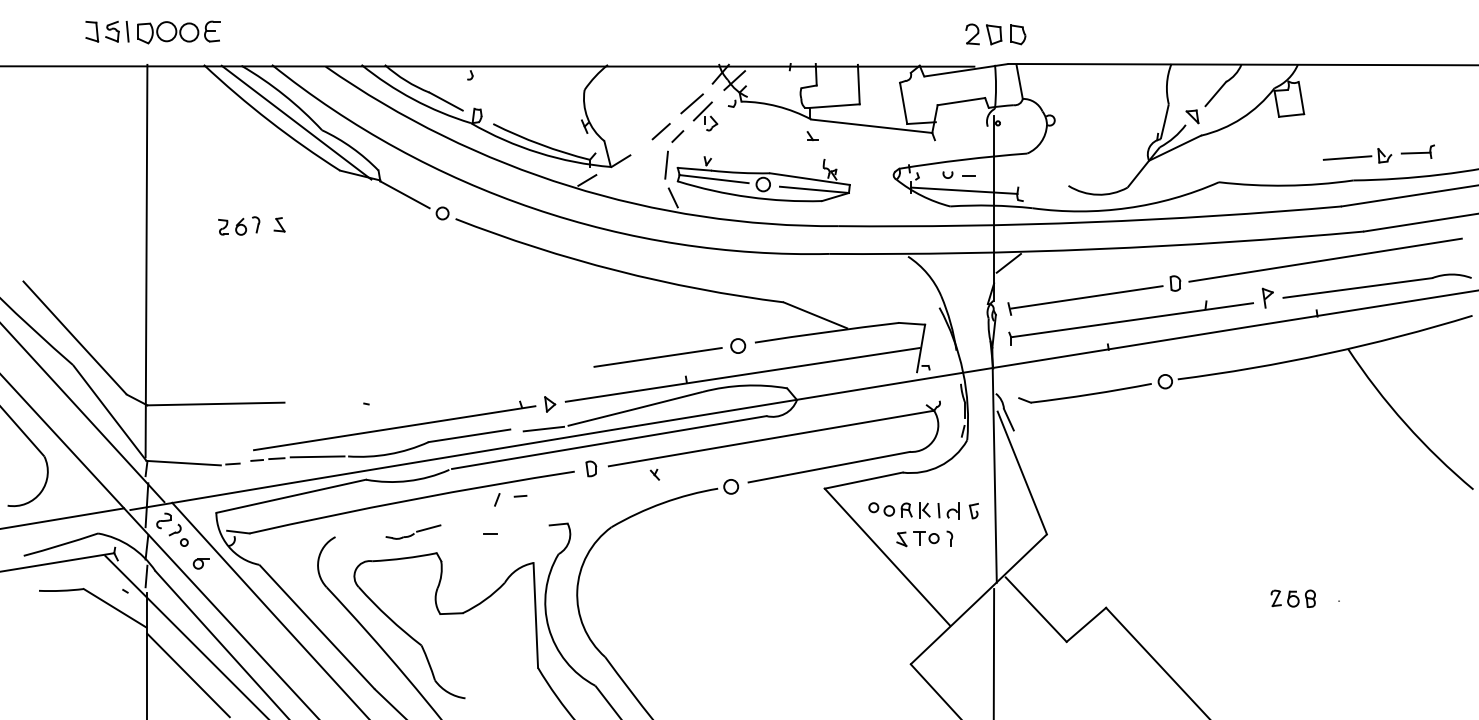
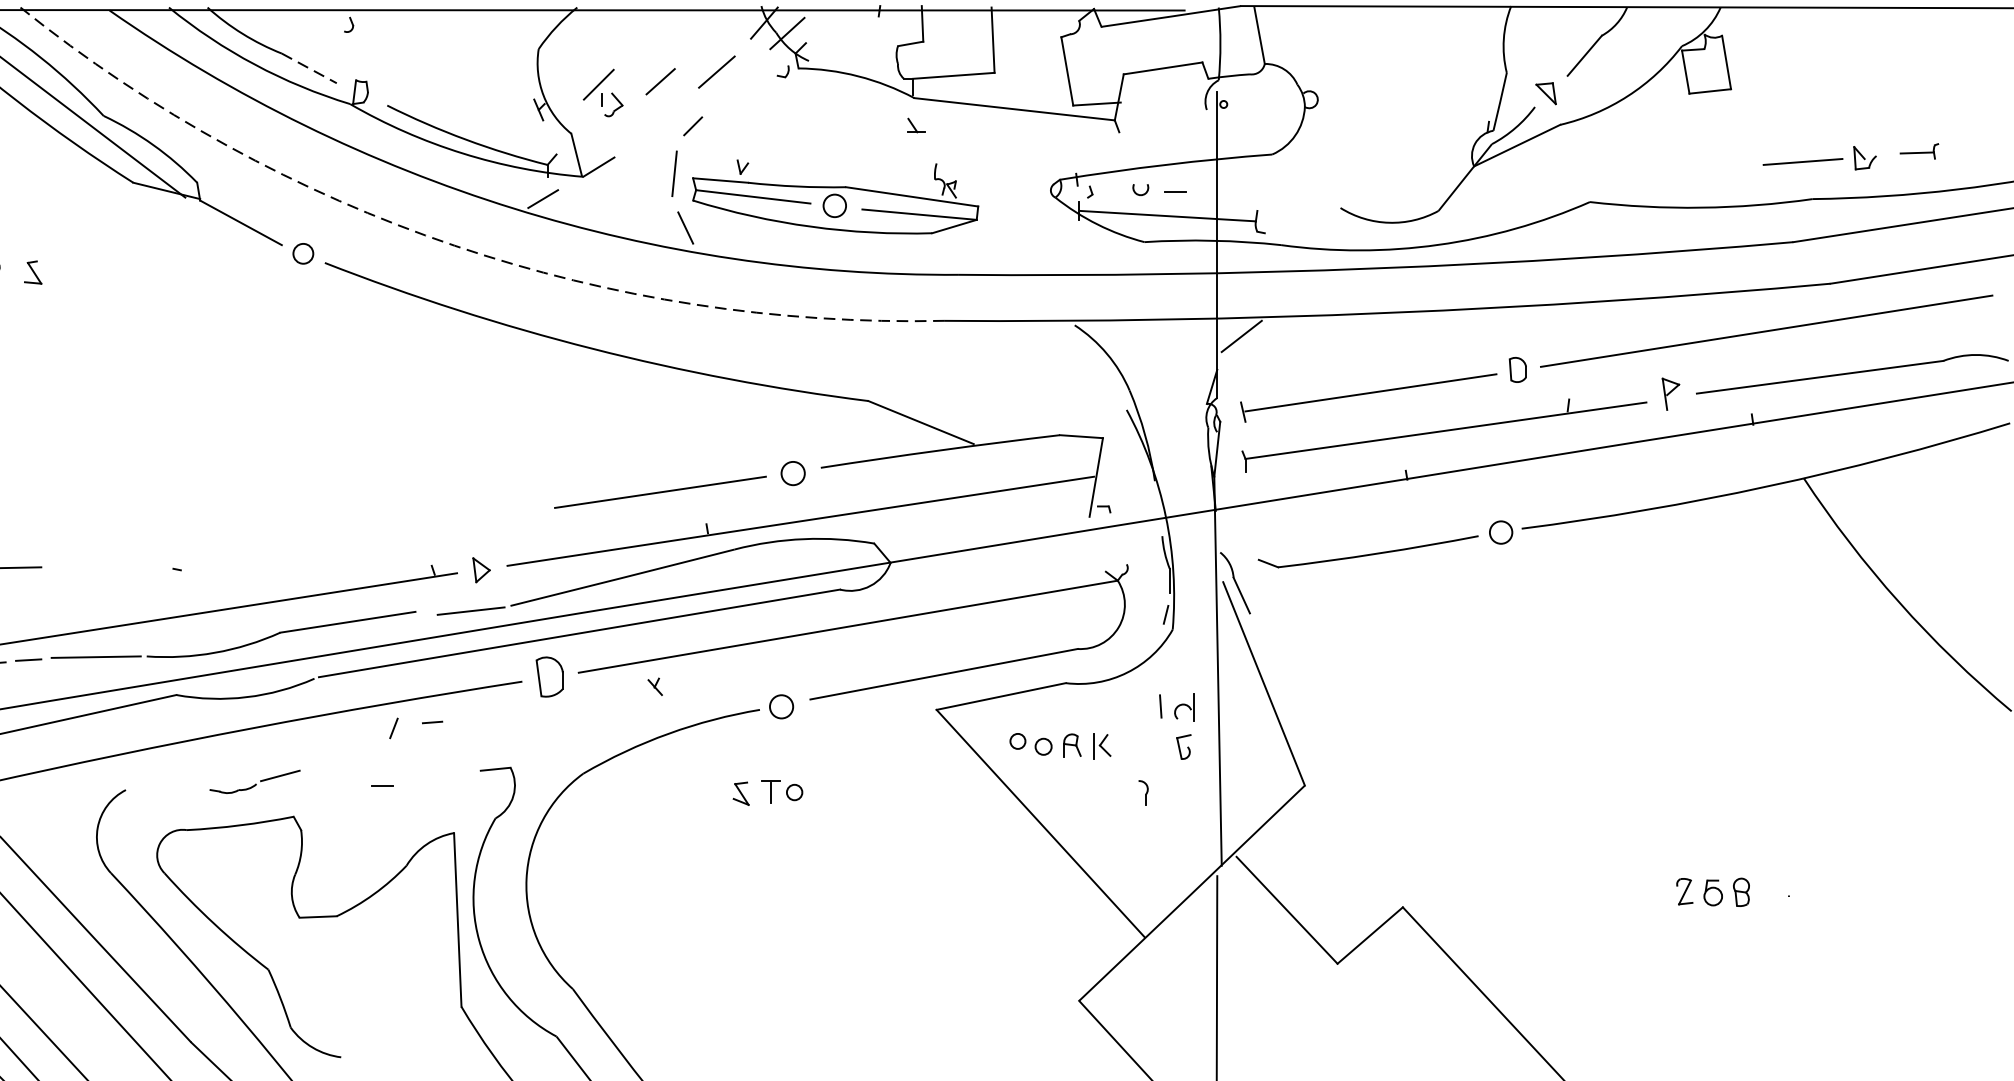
line: (446, 101) -> (309, 68), solid -> dashed
part: (705, 116) -> (603, 93), moved
line: (660, 131) -> (659, 81), moved
part: (1417, 151) -> (1918, 151), size x0.7
arc: (533, 208) -> (453, 245), solid -> dashed
part: (591, 468) -> (550, 676), size x1.6
part: (948, 510) -> (1176, 706), moved
part: (917, 539) -> (767, 794), moved

